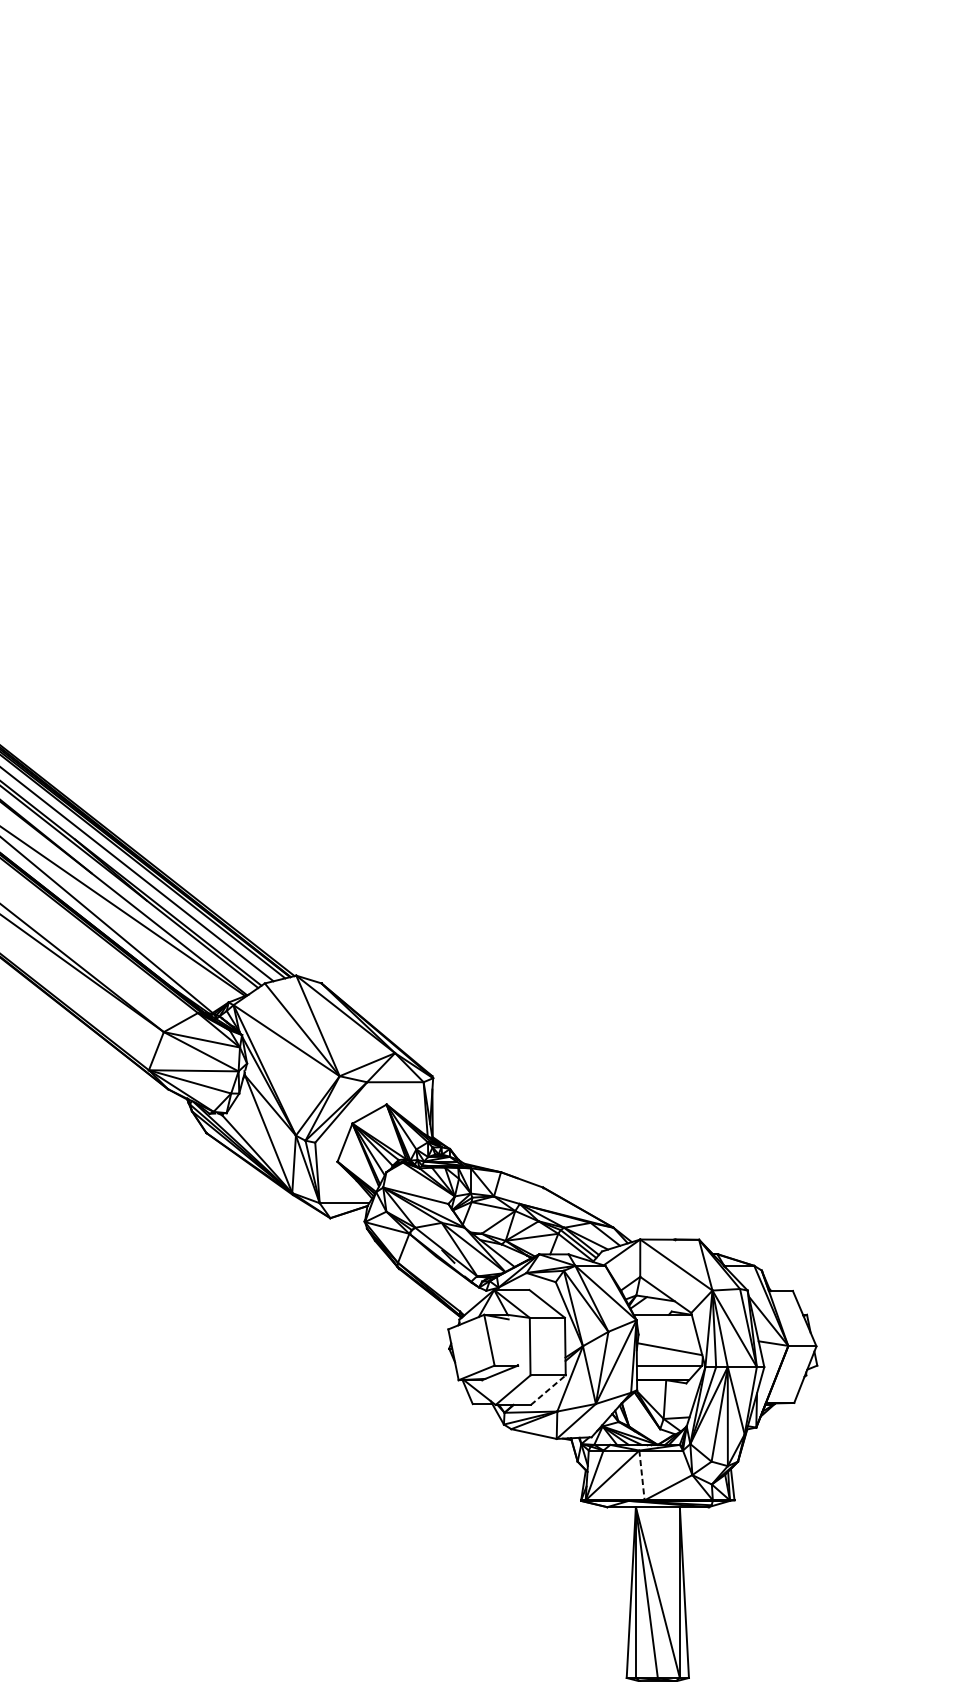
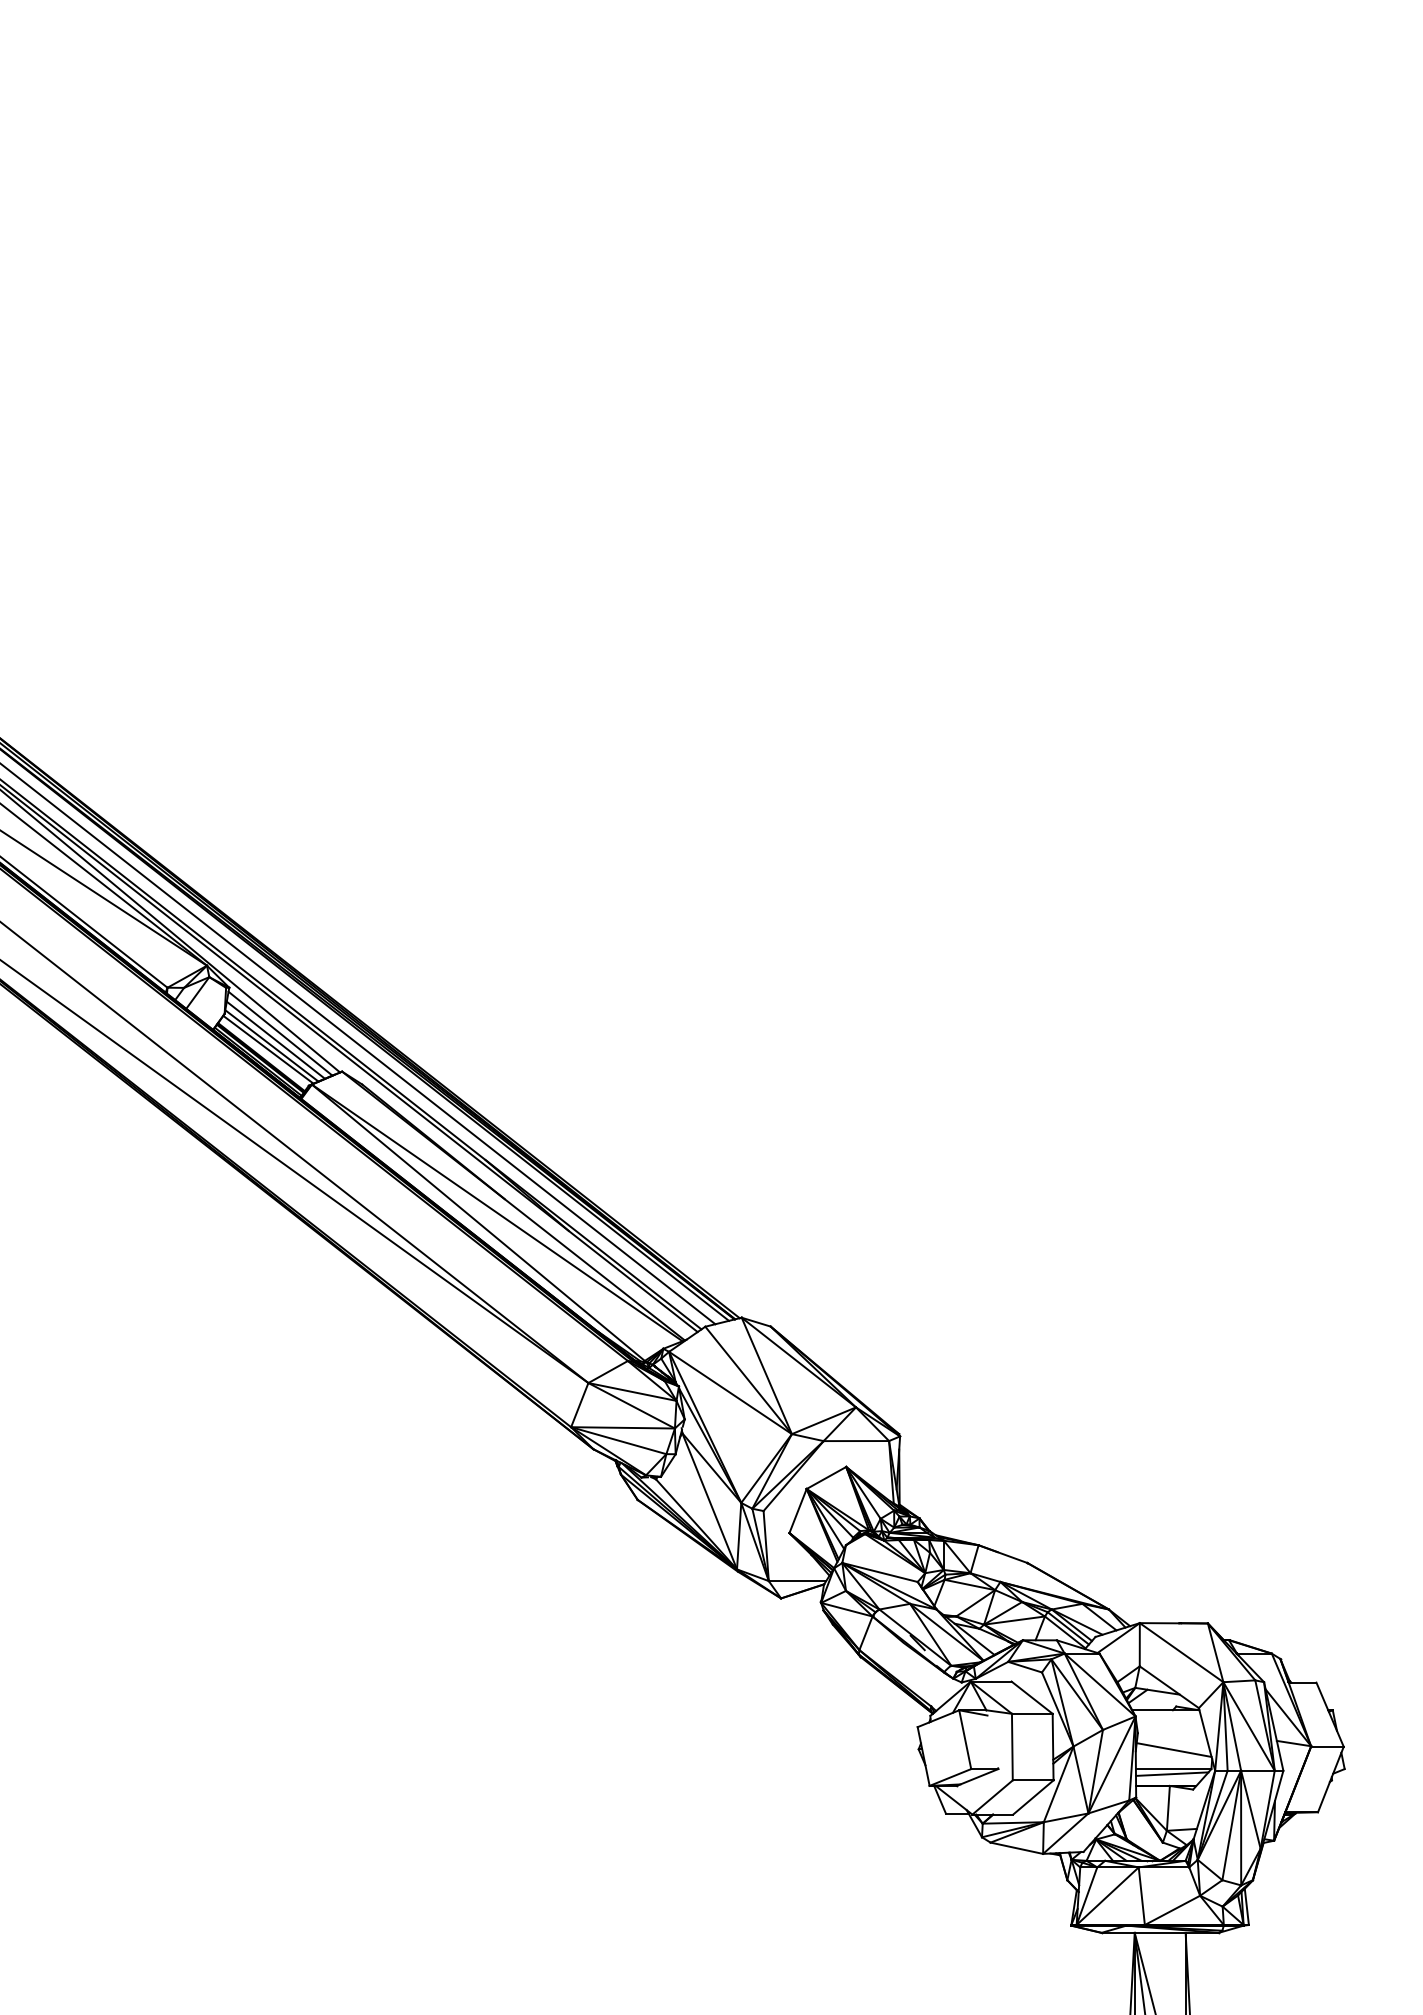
line: (667, 1369) -> (1171, 1773), added
line: (548, 1390) -> (1033, 1797), dashed -> solid
line: (641, 1475) -> (1141, 1896), dashed -> solid

